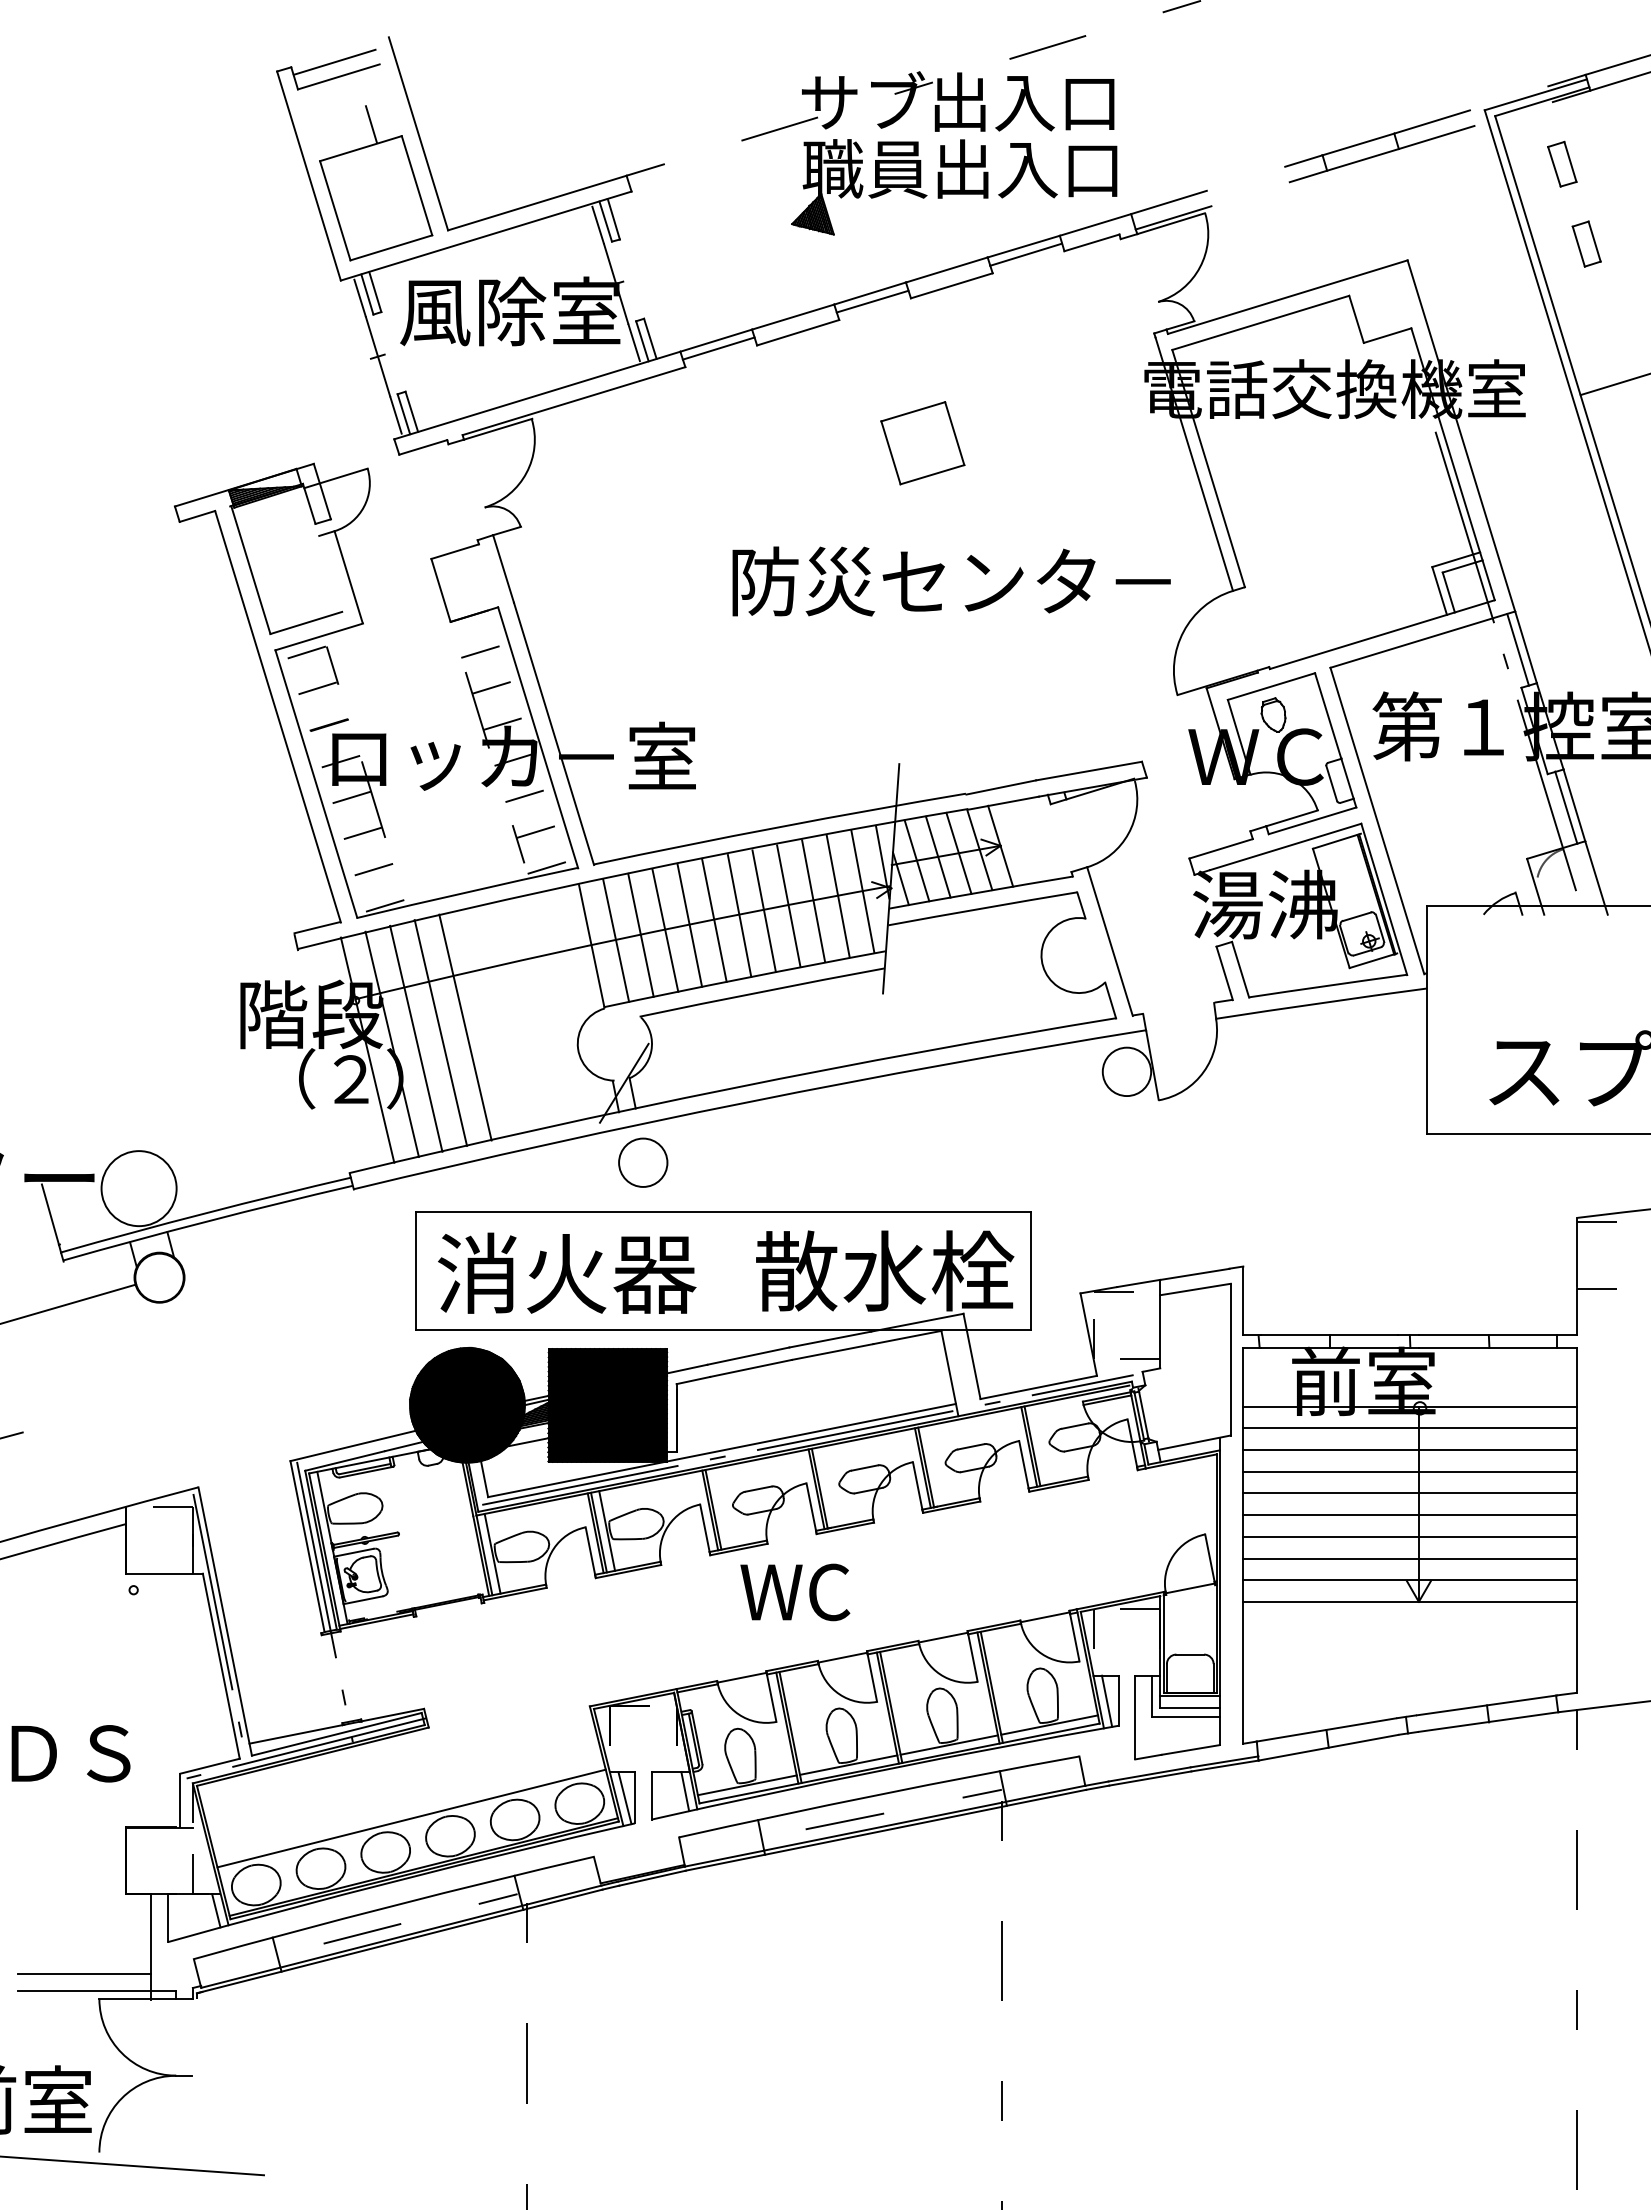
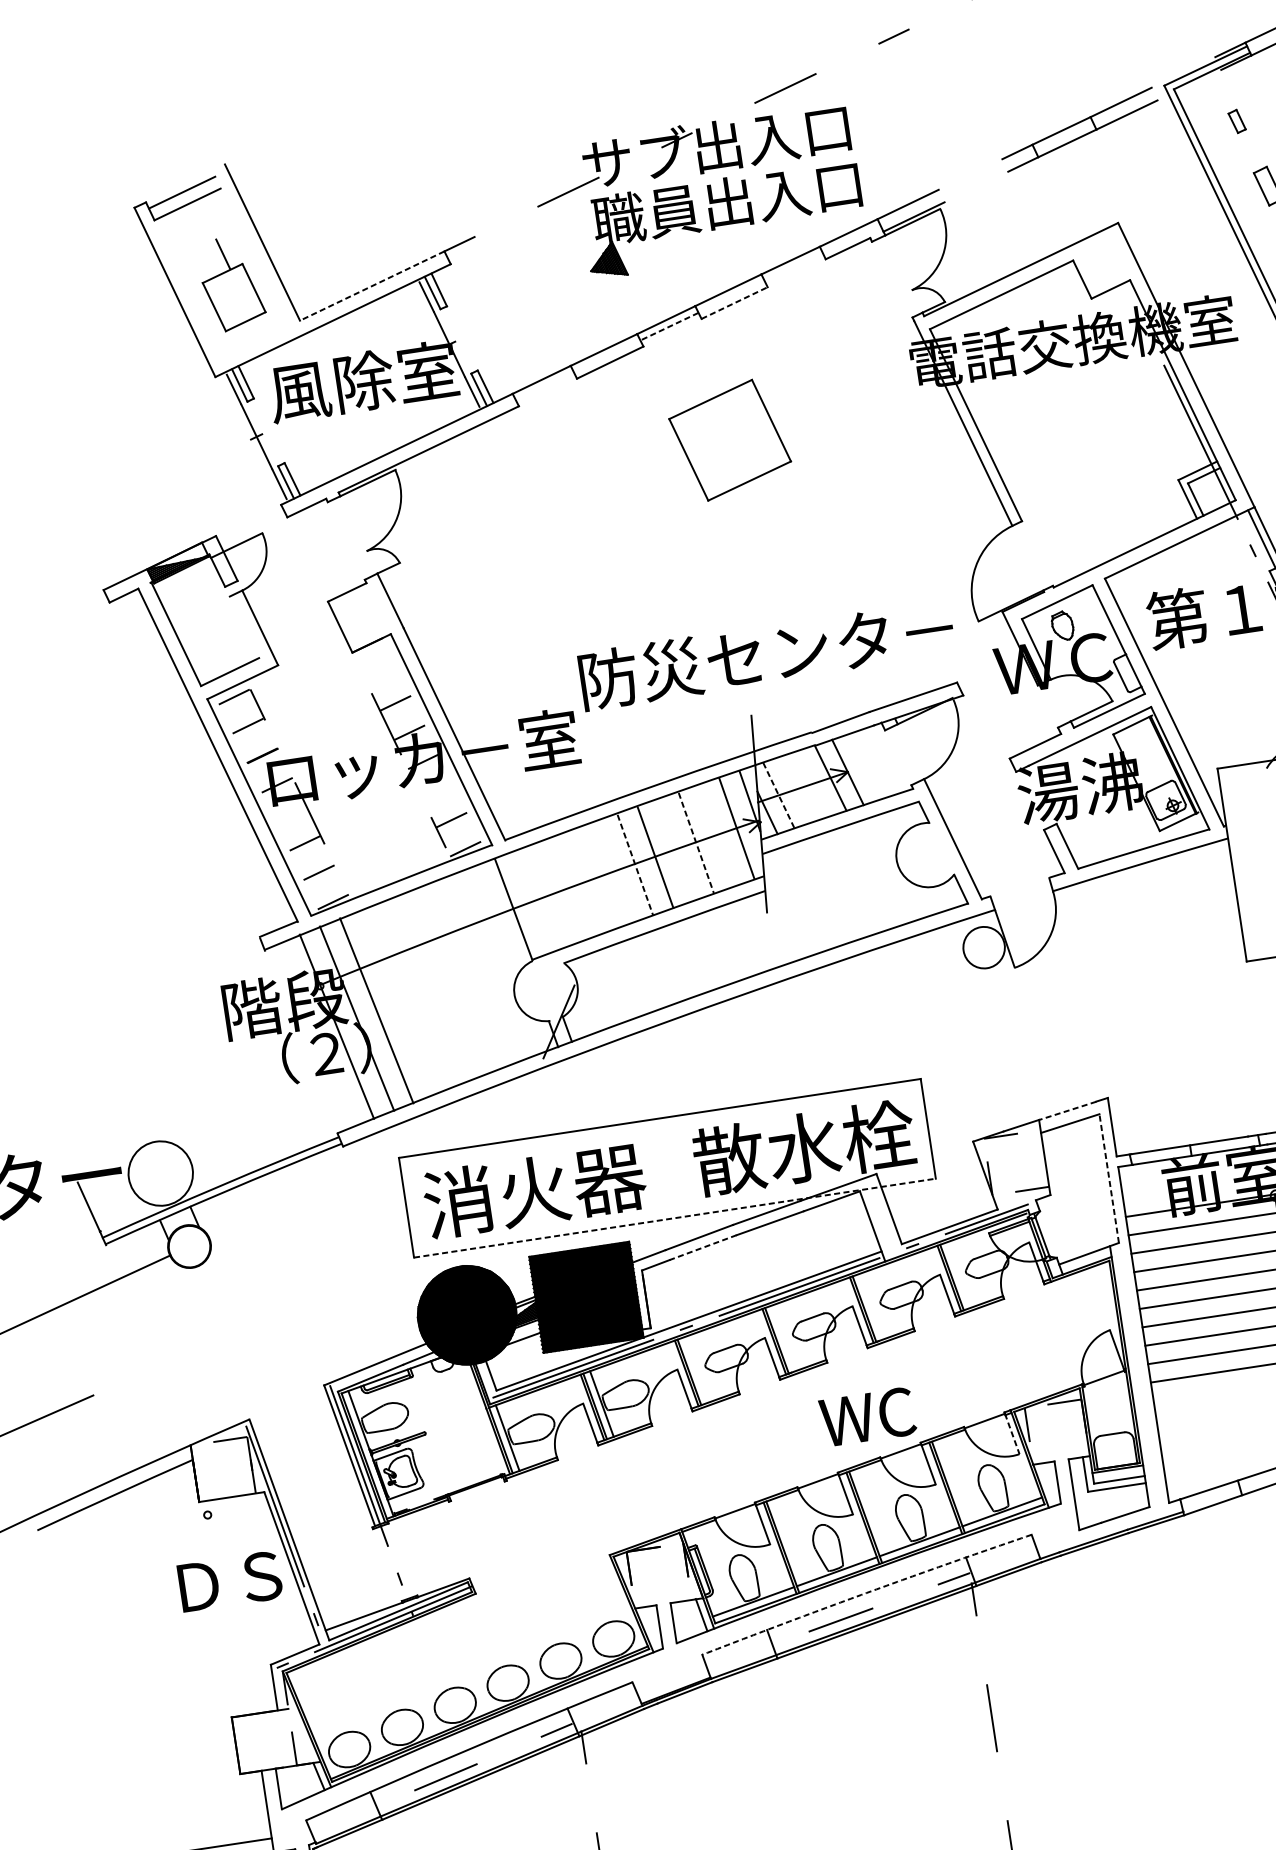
part: (1562, 163) -> (1237, 120), size x0.6
part: (376, 183) -> (233, 290), size x0.6
line: (536, 203) -> (371, 286), solid -> dashed
line: (1025, 254) -> (793, 267), removed
line: (951, 285) -> (734, 302), solid -> dashed
line: (872, 301) -> (669, 326), solid -> dashed
line: (718, 348) -> (544, 386), removed
part: (922, 443) -> (729, 440), size x1.6
text: (951, 581) -> (766, 654), moved
line: (480, 651) -> (381, 673), removed
line: (524, 795) -> (437, 790), removed
line: (346, 798) -> (286, 815), removed
line: (958, 852) -> (813, 783), removed
line: (937, 856) -> (795, 789), removed
line: (917, 861) -> (779, 796), solid -> dashed
line: (837, 896) -> (715, 836), removed
line: (813, 901) -> (696, 843), solid -> dashed
line: (788, 905) -> (675, 849), removed
line: (739, 915) -> (635, 864), solid -> dashed
line: (714, 919) -> (614, 871), removed
line: (689, 924) -> (593, 878), removed
line: (665, 930) -> (574, 886), removed
line: (640, 934) -> (553, 893), removed
line: (616, 940) -> (534, 901), removed
line: (465, 1027) -> (417, 994), removed
line: (440, 1032) -> (396, 1002), removed
circle: (643, 1162) -> (585, 1086), removed
line: (1194, 1274) -> (1067, 1110), solid -> dashed
line: (724, 1329) -> (675, 1217), solid -> dashed
line: (1230, 1359) -> (1108, 1178), solid -> dashed
line: (751, 1368) -> (703, 1247), solid -> dashed
text: (795, 1592) -> (868, 1417), moved
line: (1074, 1637) -> (1012, 1434), solid -> dashed
line: (1106, 1700) -> (1047, 1483), removed
text: (70, 1753) -> (229, 1581), moved
arc: (878, 1794) -> (866, 1592), solid -> dashed
line: (624, 1798) -> (650, 1628), removed
line: (411, 1818) -> (472, 1673), removed

